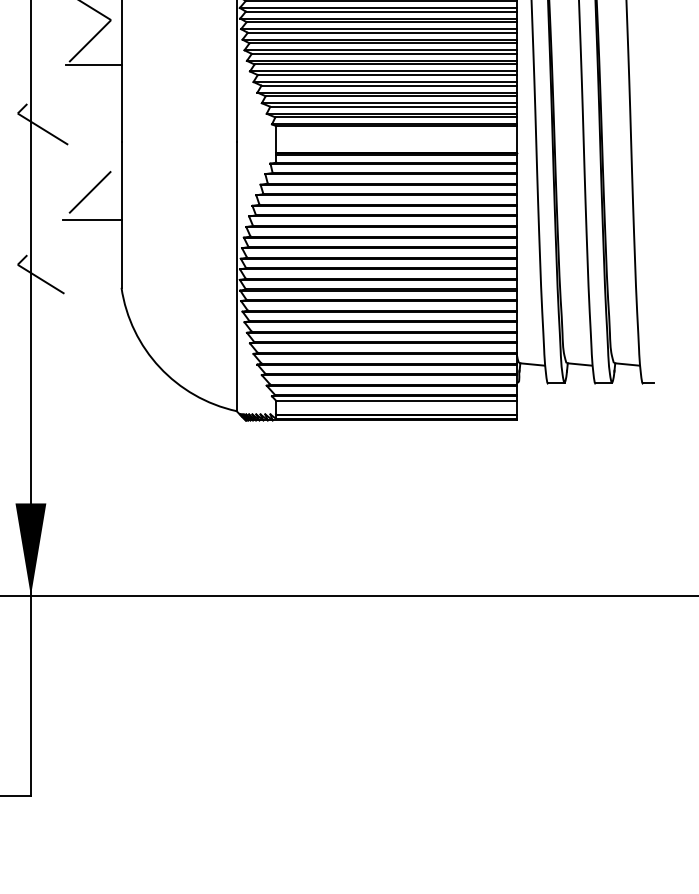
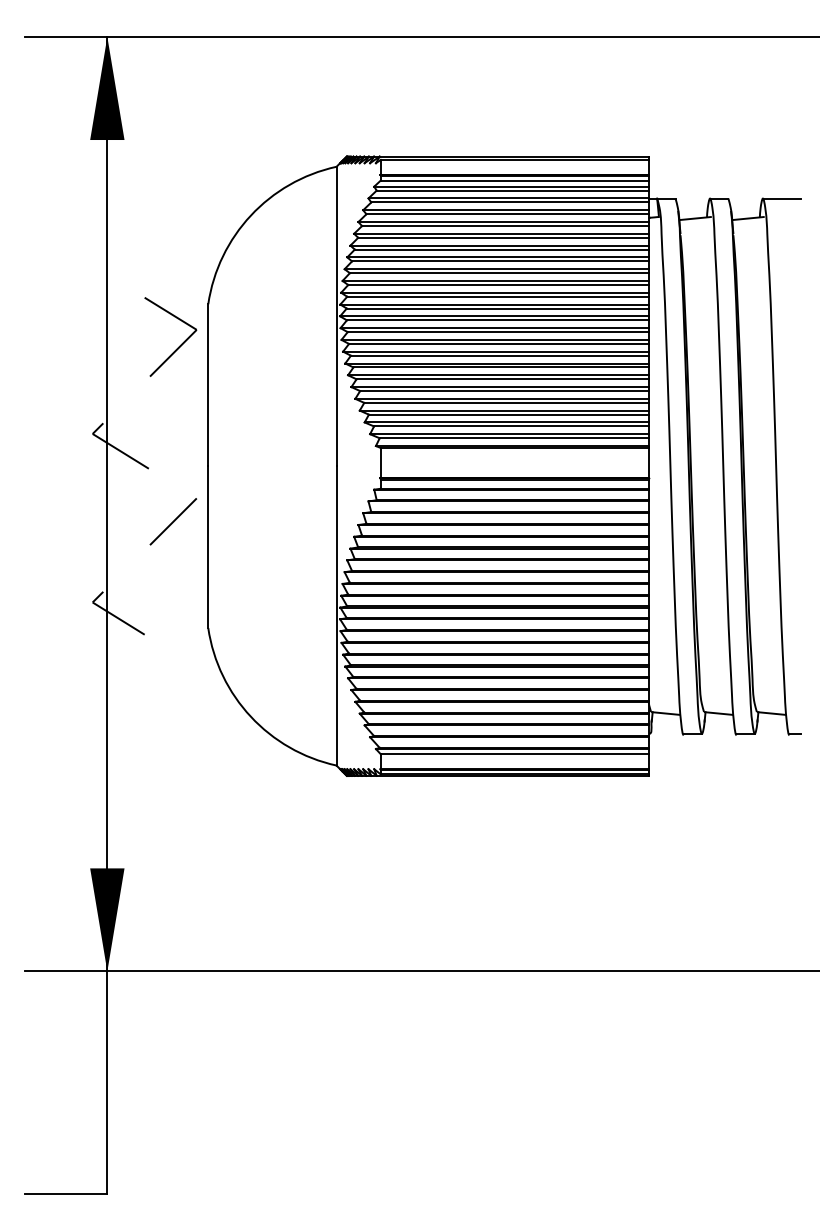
line: (93, 65) -> (177, 380), removed
line: (92, 219) -> (175, 552), removed

